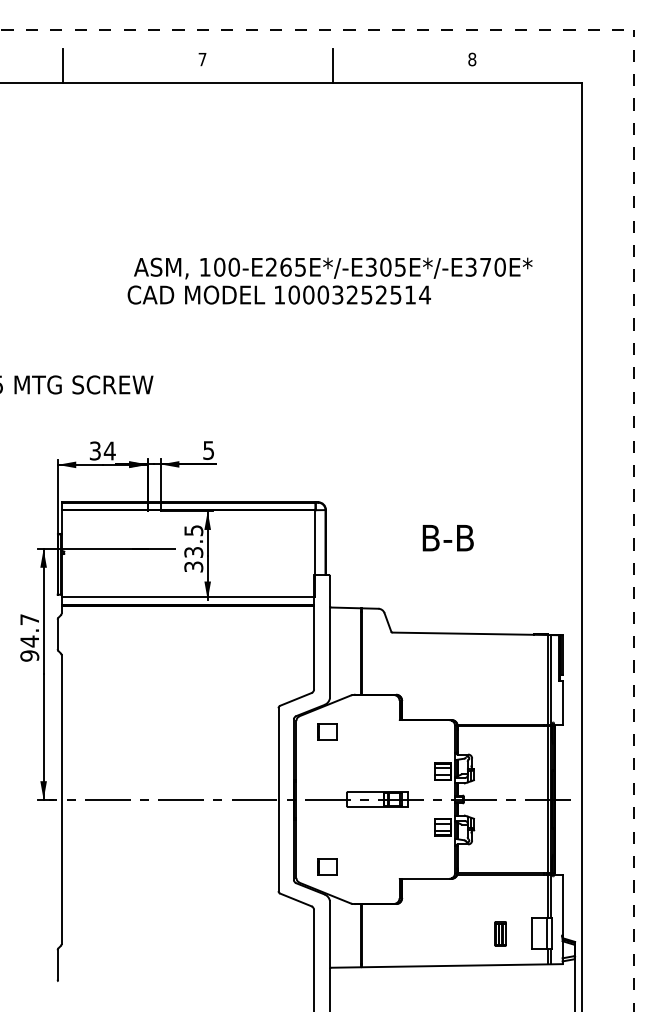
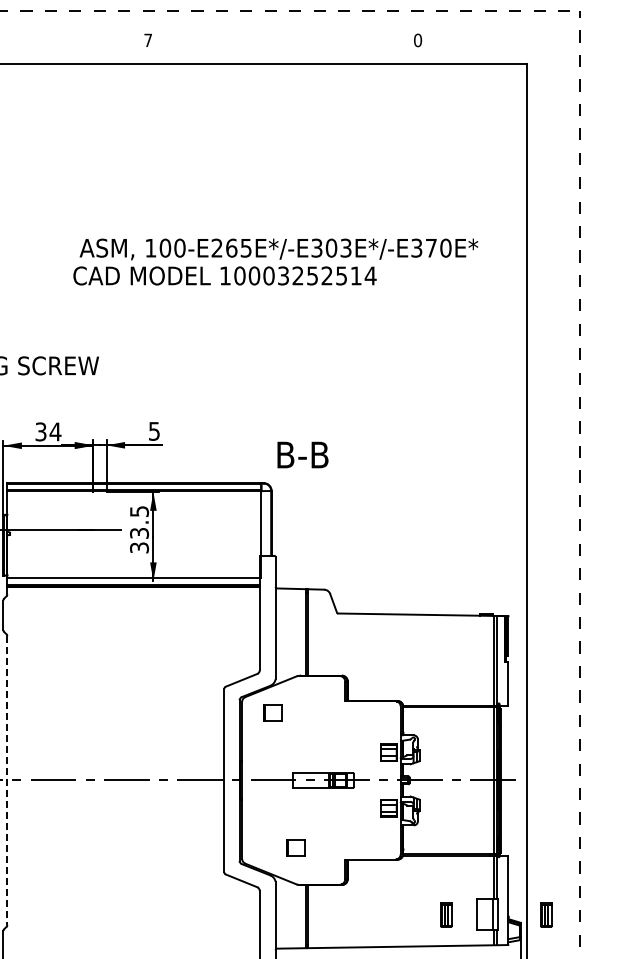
text: (472, 59) -> (418, 40), 8 -> 0
line: (63, 65) -> (9, 46), removed
line: (332, 65) -> (278, 46), removed
text: (400, 266) -> (346, 247), 100-E265E*/-E305E*/-E370E* -> 100-E265E*/-E303E*/-E370E*
text: (447, 538) -> (302, 455), moved
line: (61, 800) -> (7, 781), solid -> dashed
part: (327, 866) -> (296, 847), moved
part: (600, 933) -> (546, 914), added

